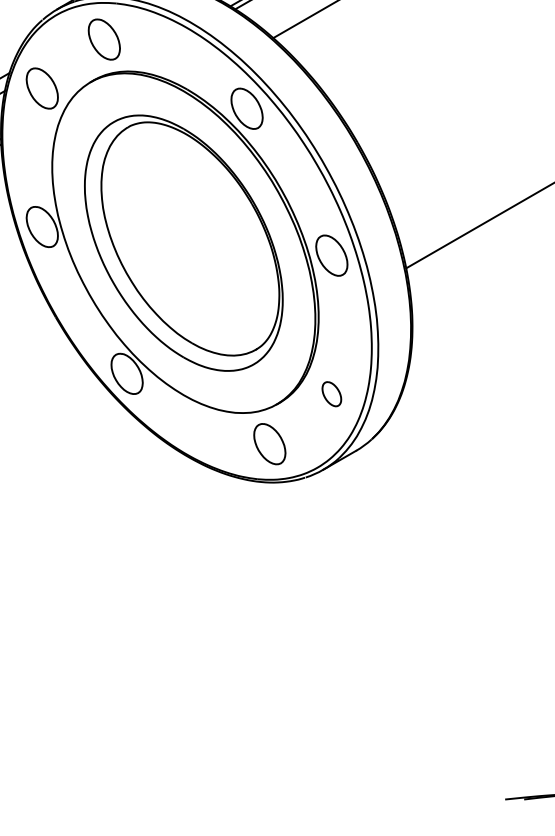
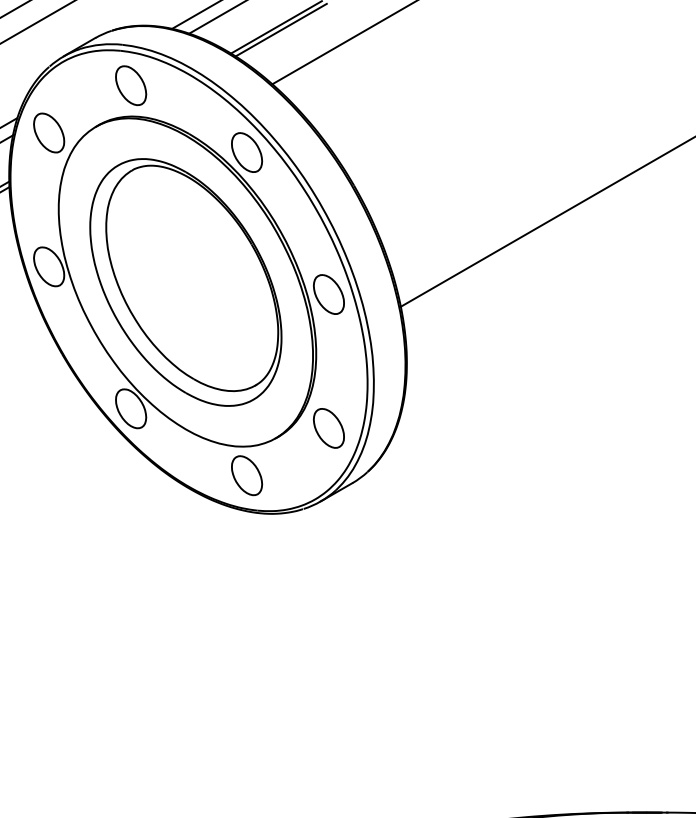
part: (104, 39) -> (131, 85), moved
part: (331, 394) -> (328, 428), size x1.67
part: (270, 443) -> (247, 475), moved

